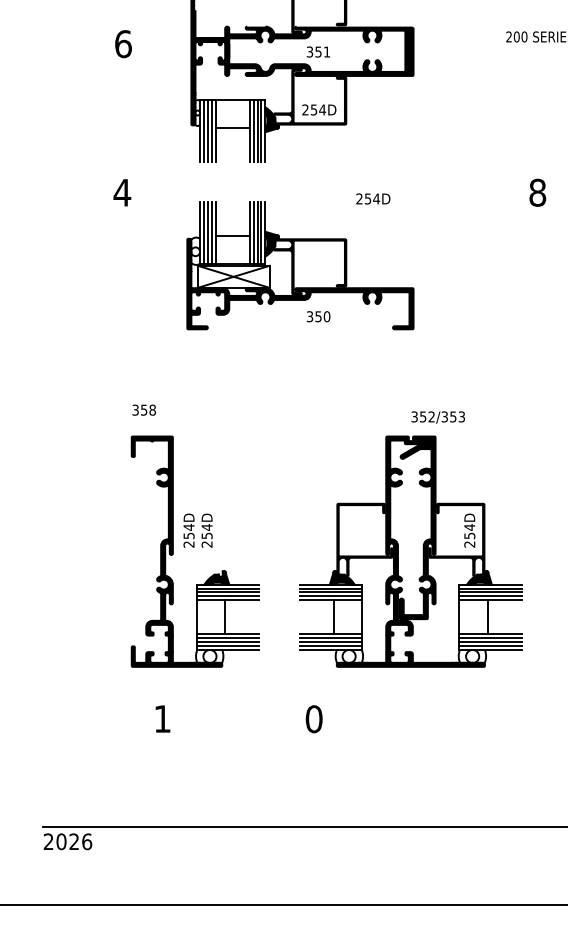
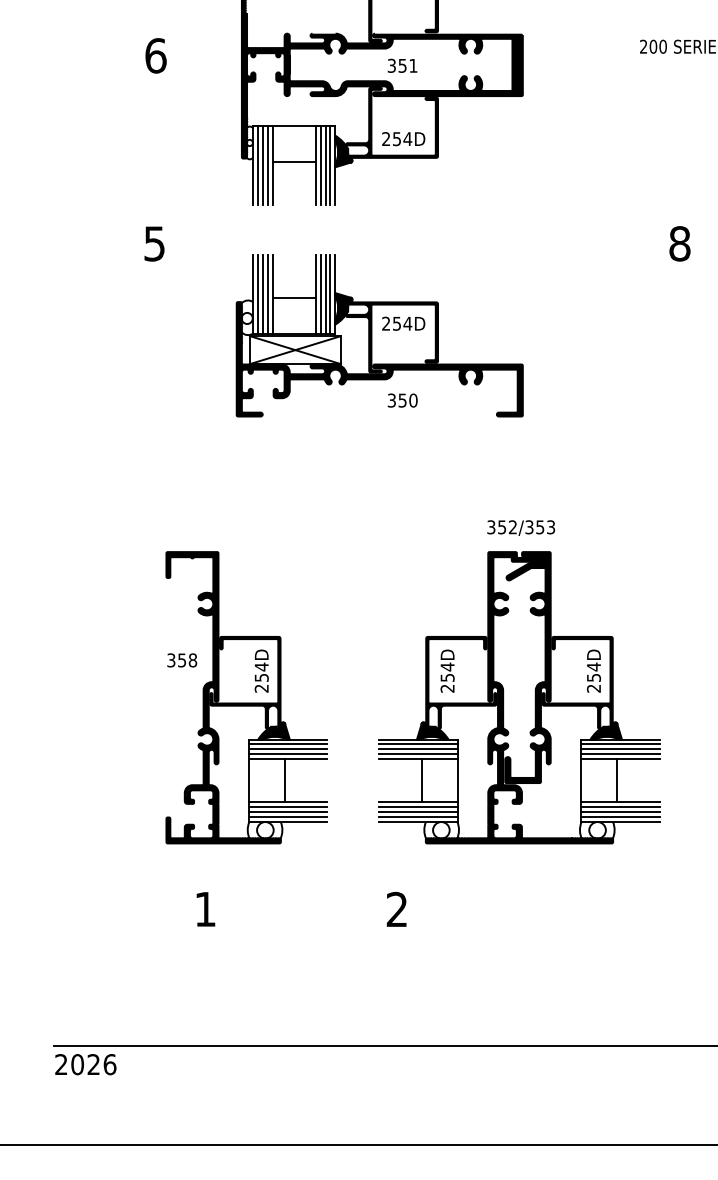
text: (122, 192) -> (154, 243), 4 -> 5
text: (373, 198) -> (403, 323), moved
text: (143, 409) -> (181, 659), moved
text: (437, 417) -> (520, 528), moved
text: (188, 530) -> (446, 670), moved
fill: (193, 539) -> (244, 682), added
text: (313, 719) -> (396, 909), 0 -> 2

